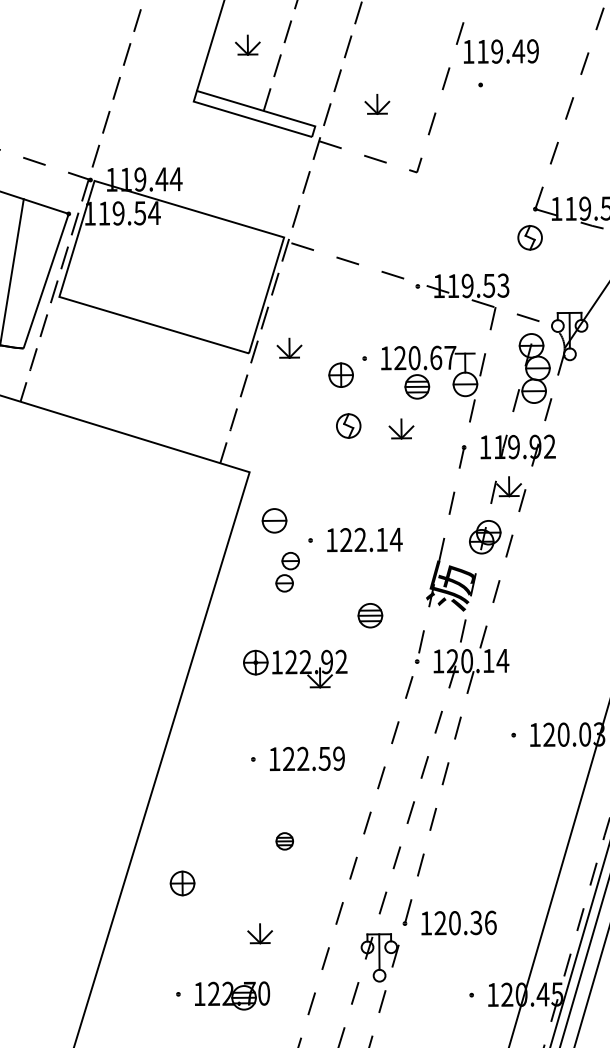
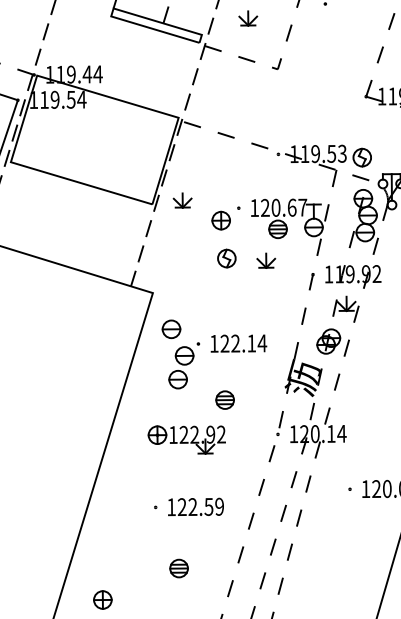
part: (529, 237) -> (361, 157), moved
part: (287, 571) -> (181, 367), size x1.43
part: (370, 615) -> (225, 399), moved
part: (284, 841) -> (178, 568), size x1.43

